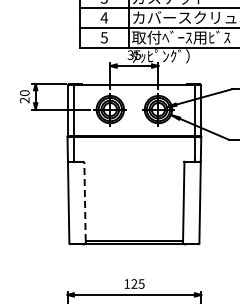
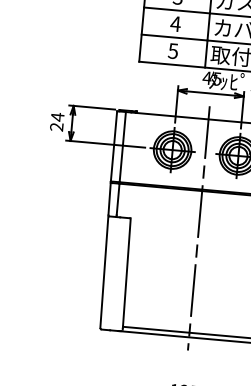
text: (130, 55) -> (206, 78), 35 -> 45
text: (24, 92) -> (57, 116), 20 -> 24
line: (134, 164) -> (199, 228), added
line: (85, 201) -> (127, 272), dashed -> solid

